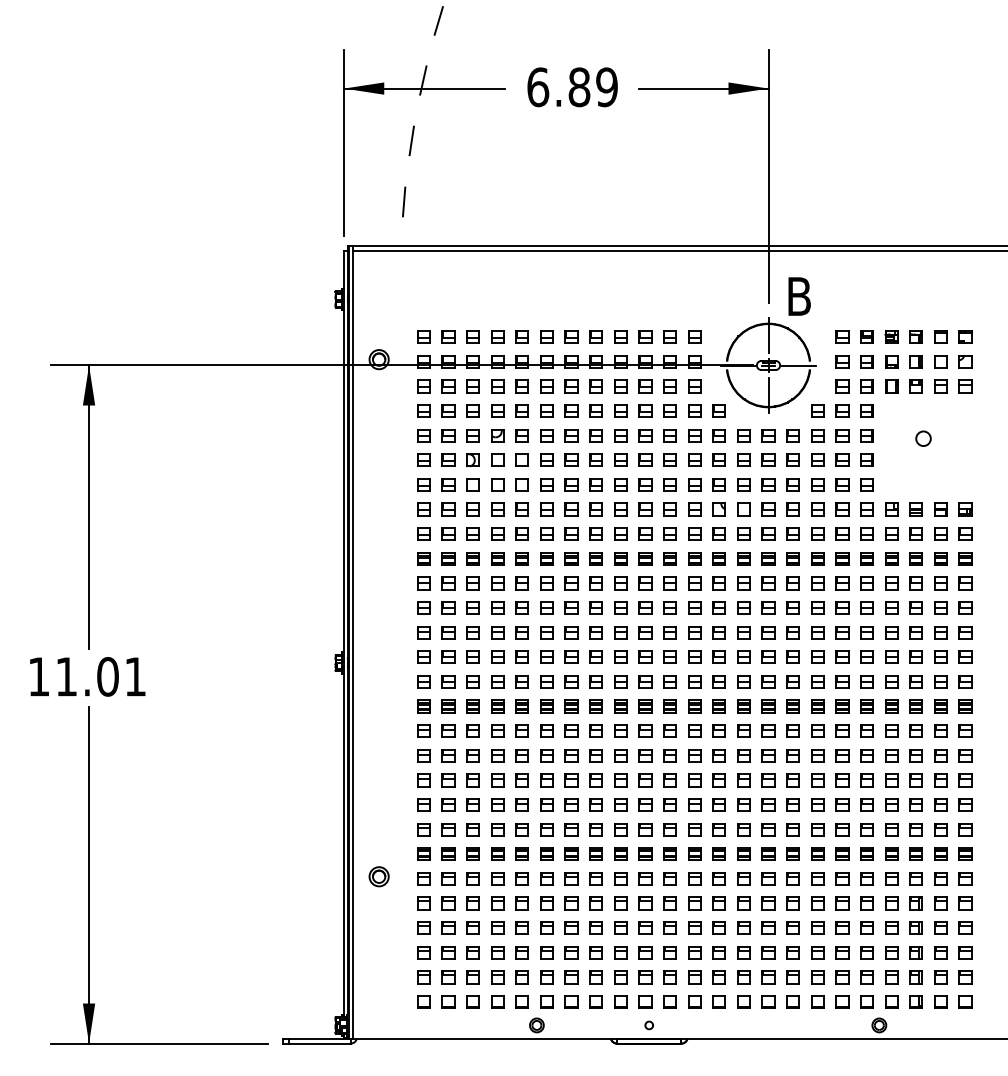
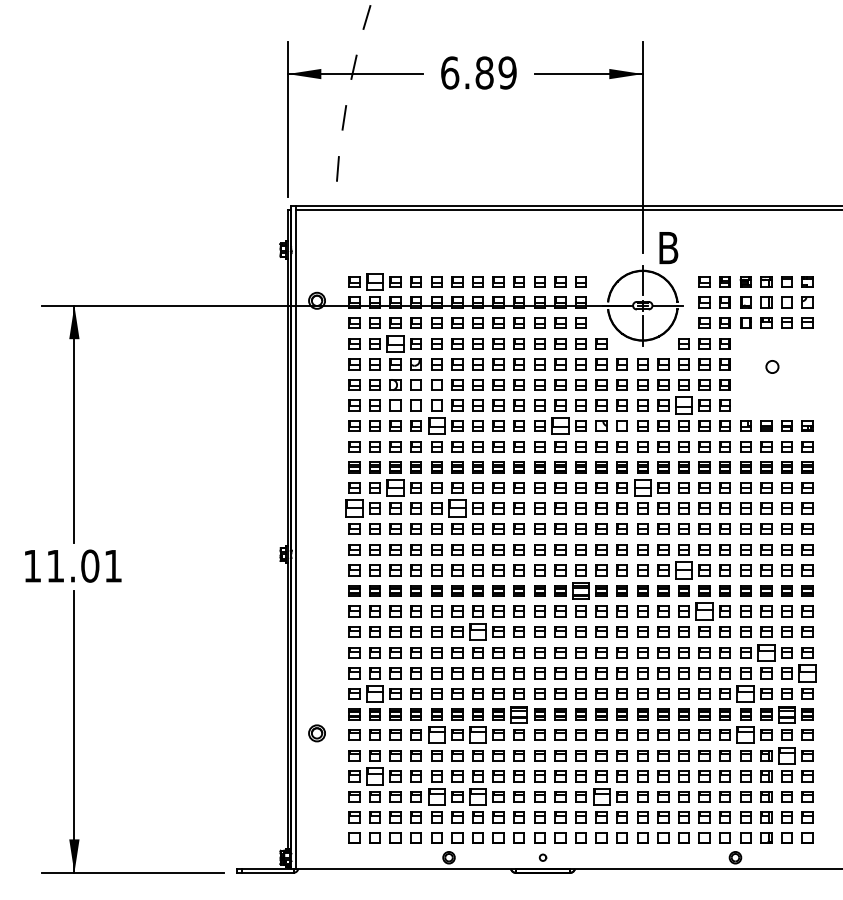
part: (448, 336) -> (375, 281), size x1.6
part: (472, 410) -> (395, 343), size x1.6
part: (817, 484) -> (683, 405), size x1.6
part: (521, 509) -> (436, 426), size x1.6
part: (669, 509) -> (559, 426), size x1.6
part: (472, 583) -> (395, 488), size x1.6
part: (768, 583) -> (642, 488), size x1.6
part: (423, 607) -> (354, 508), size x1.6
part: (546, 607) -> (457, 508), size x1.6
part: (817, 681) -> (683, 570), size x1.6
part: (694, 706) -> (580, 590), size x1.6
part: (842, 730) -> (704, 611), size x1.6
part: (571, 755) -> (477, 631), size x1.6
part: (915, 780) -> (765, 652), size x1.6
part: (965, 804) -> (807, 672), size x1.6
part: (448, 829) -> (375, 693), size x1.6
part: (891, 829) -> (745, 693), size x1.6
part: (620, 853) -> (518, 713), size x1.6
part: (940, 853) -> (786, 713), size x1.6
part: (521, 878) -> (436, 734), size x1.6
part: (571, 878) -> (477, 734), size x1.6
part: (891, 878) -> (745, 734), size x1.6
part: (940, 903) -> (786, 755), size x1.6
part: (448, 927) -> (375, 775), size x1.6
part: (521, 952) -> (436, 796), size x1.6
part: (571, 952) -> (477, 796), size x1.6
part: (718, 952) -> (600, 796), size x1.6

